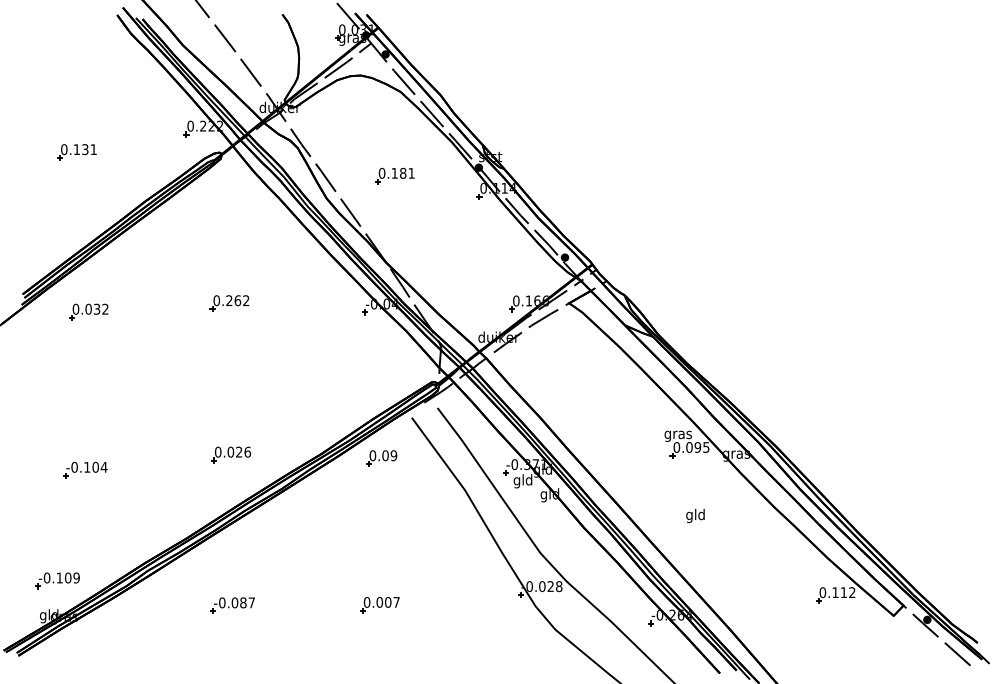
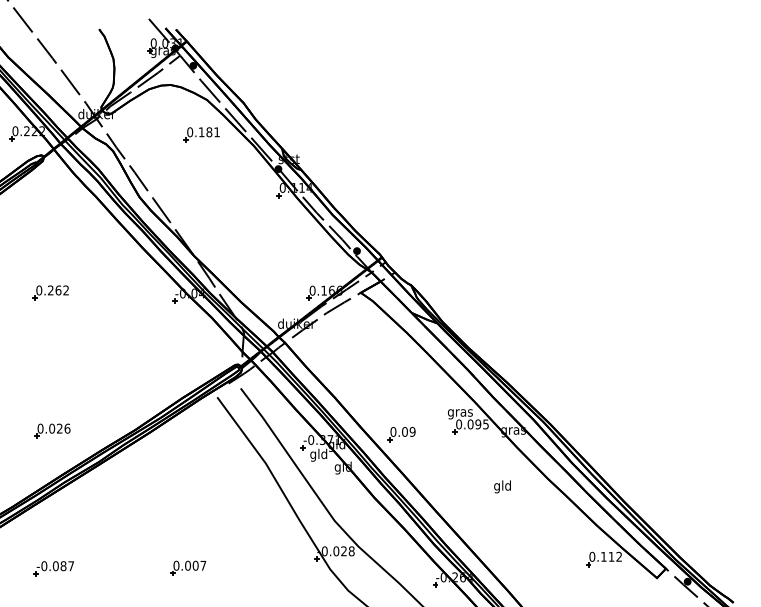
part: (394, 175) -> (201, 134), moved
part: (381, 458) -> (401, 434), moved
text: (695, 515) -> (502, 486), moved

